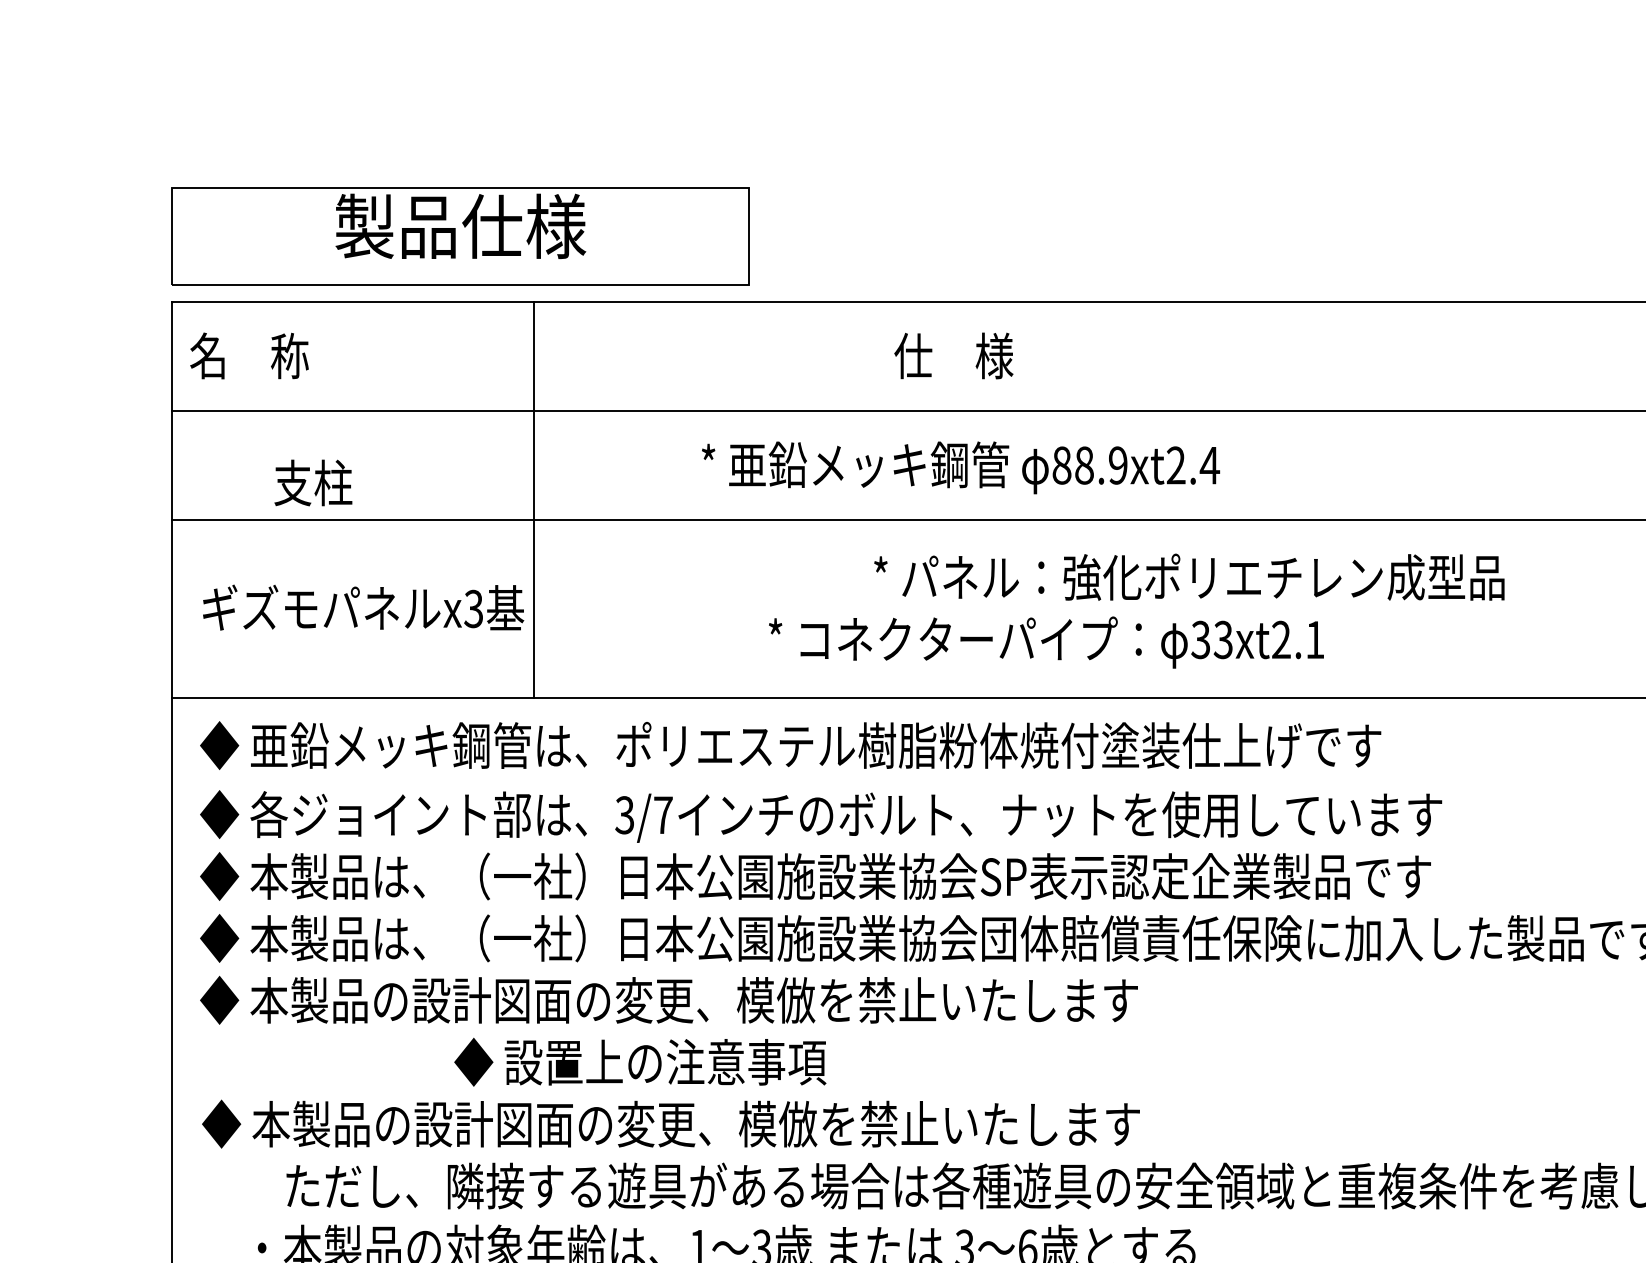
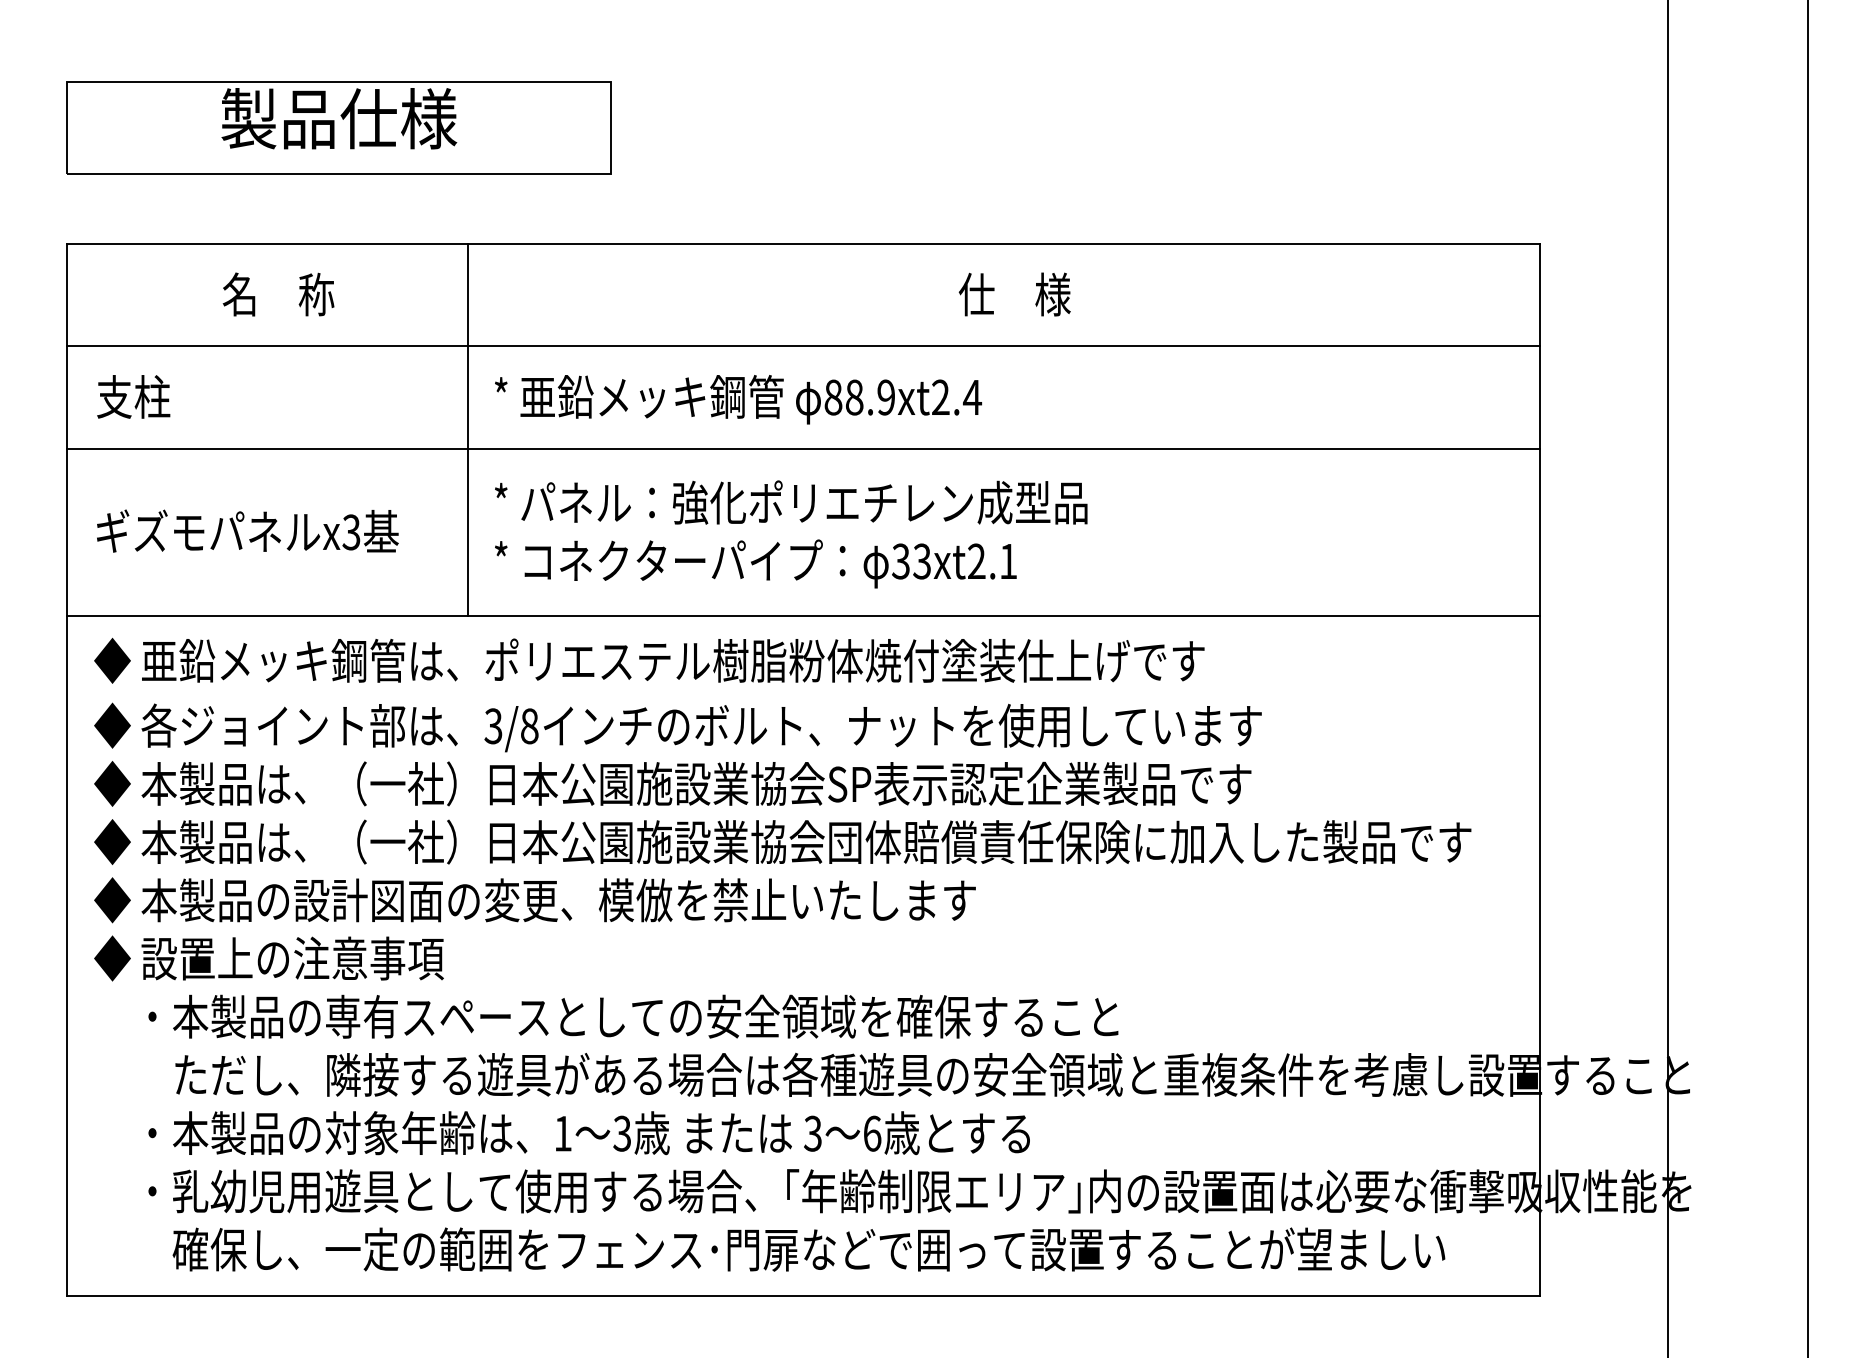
part: (459, 235) -> (338, 127), moved
text: (249, 355) -> (278, 294), moved
text: (953, 355) -> (1014, 294), moved
text: (960, 467) -> (738, 399), moved
text: (313, 482) -> (133, 396), moved
line: (534, 499) -> (468, 429), moved
text: (1189, 577) -> (791, 502), moved
text: (1046, 642) -> (755, 563), moved
text: (663, 815) -> (529, 726), 3/7 -> 3/8
text: (639, 1062) -> (268, 958), moved
text: (746, 1123) -> (607, 1016), ◆ 本製品の設計図面の変更、模倣を禁止いたします -> ・本製品の専有スペースとしての安全領域を確保すること

